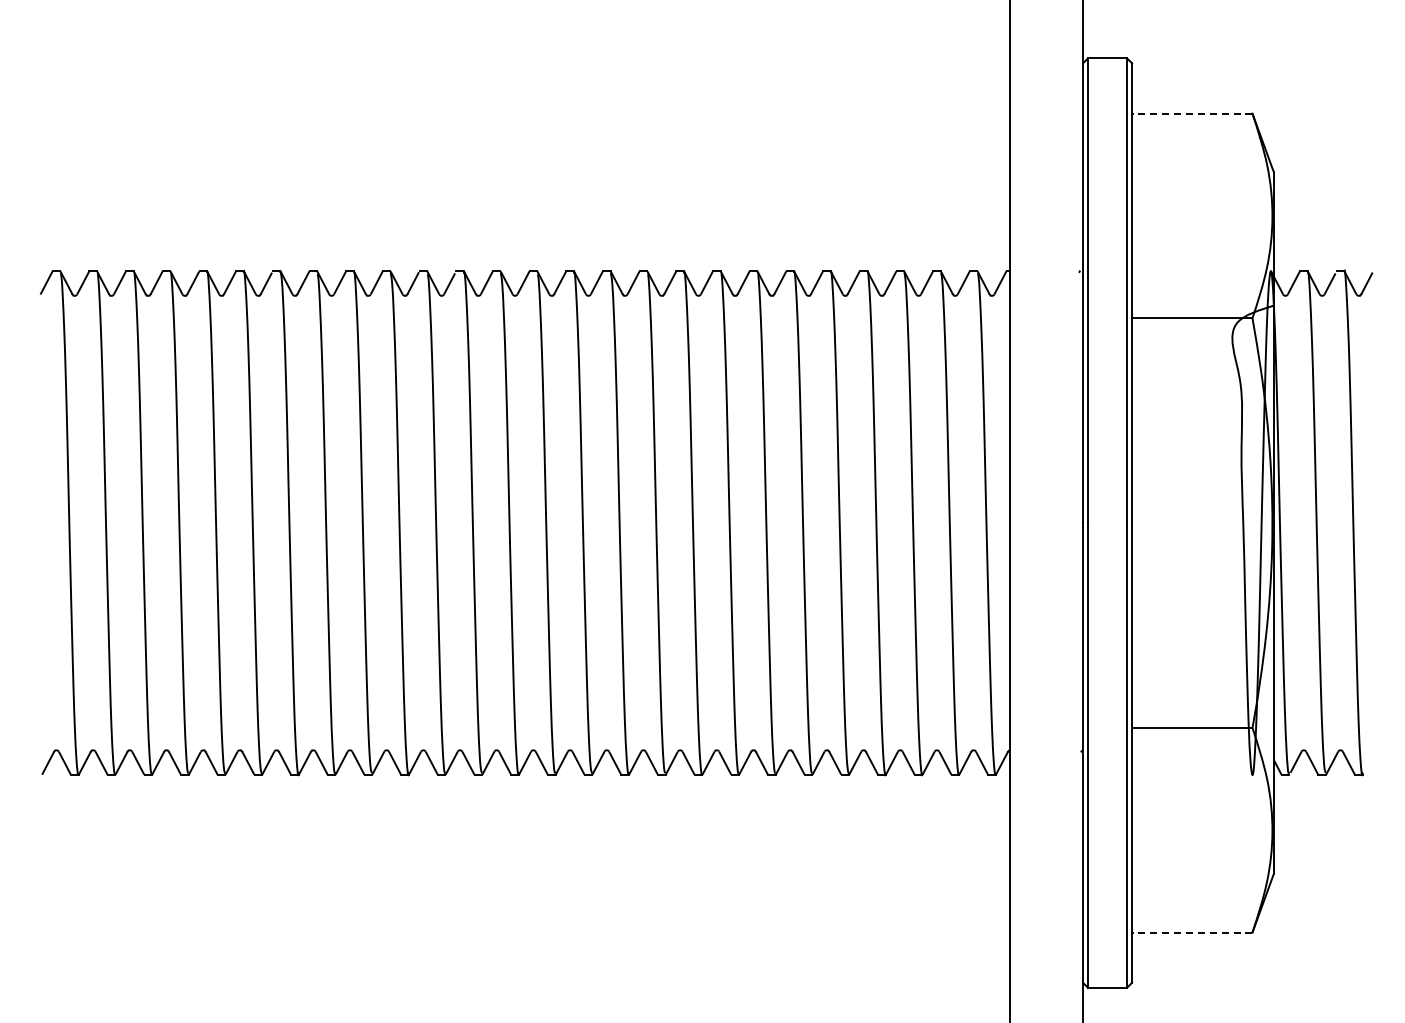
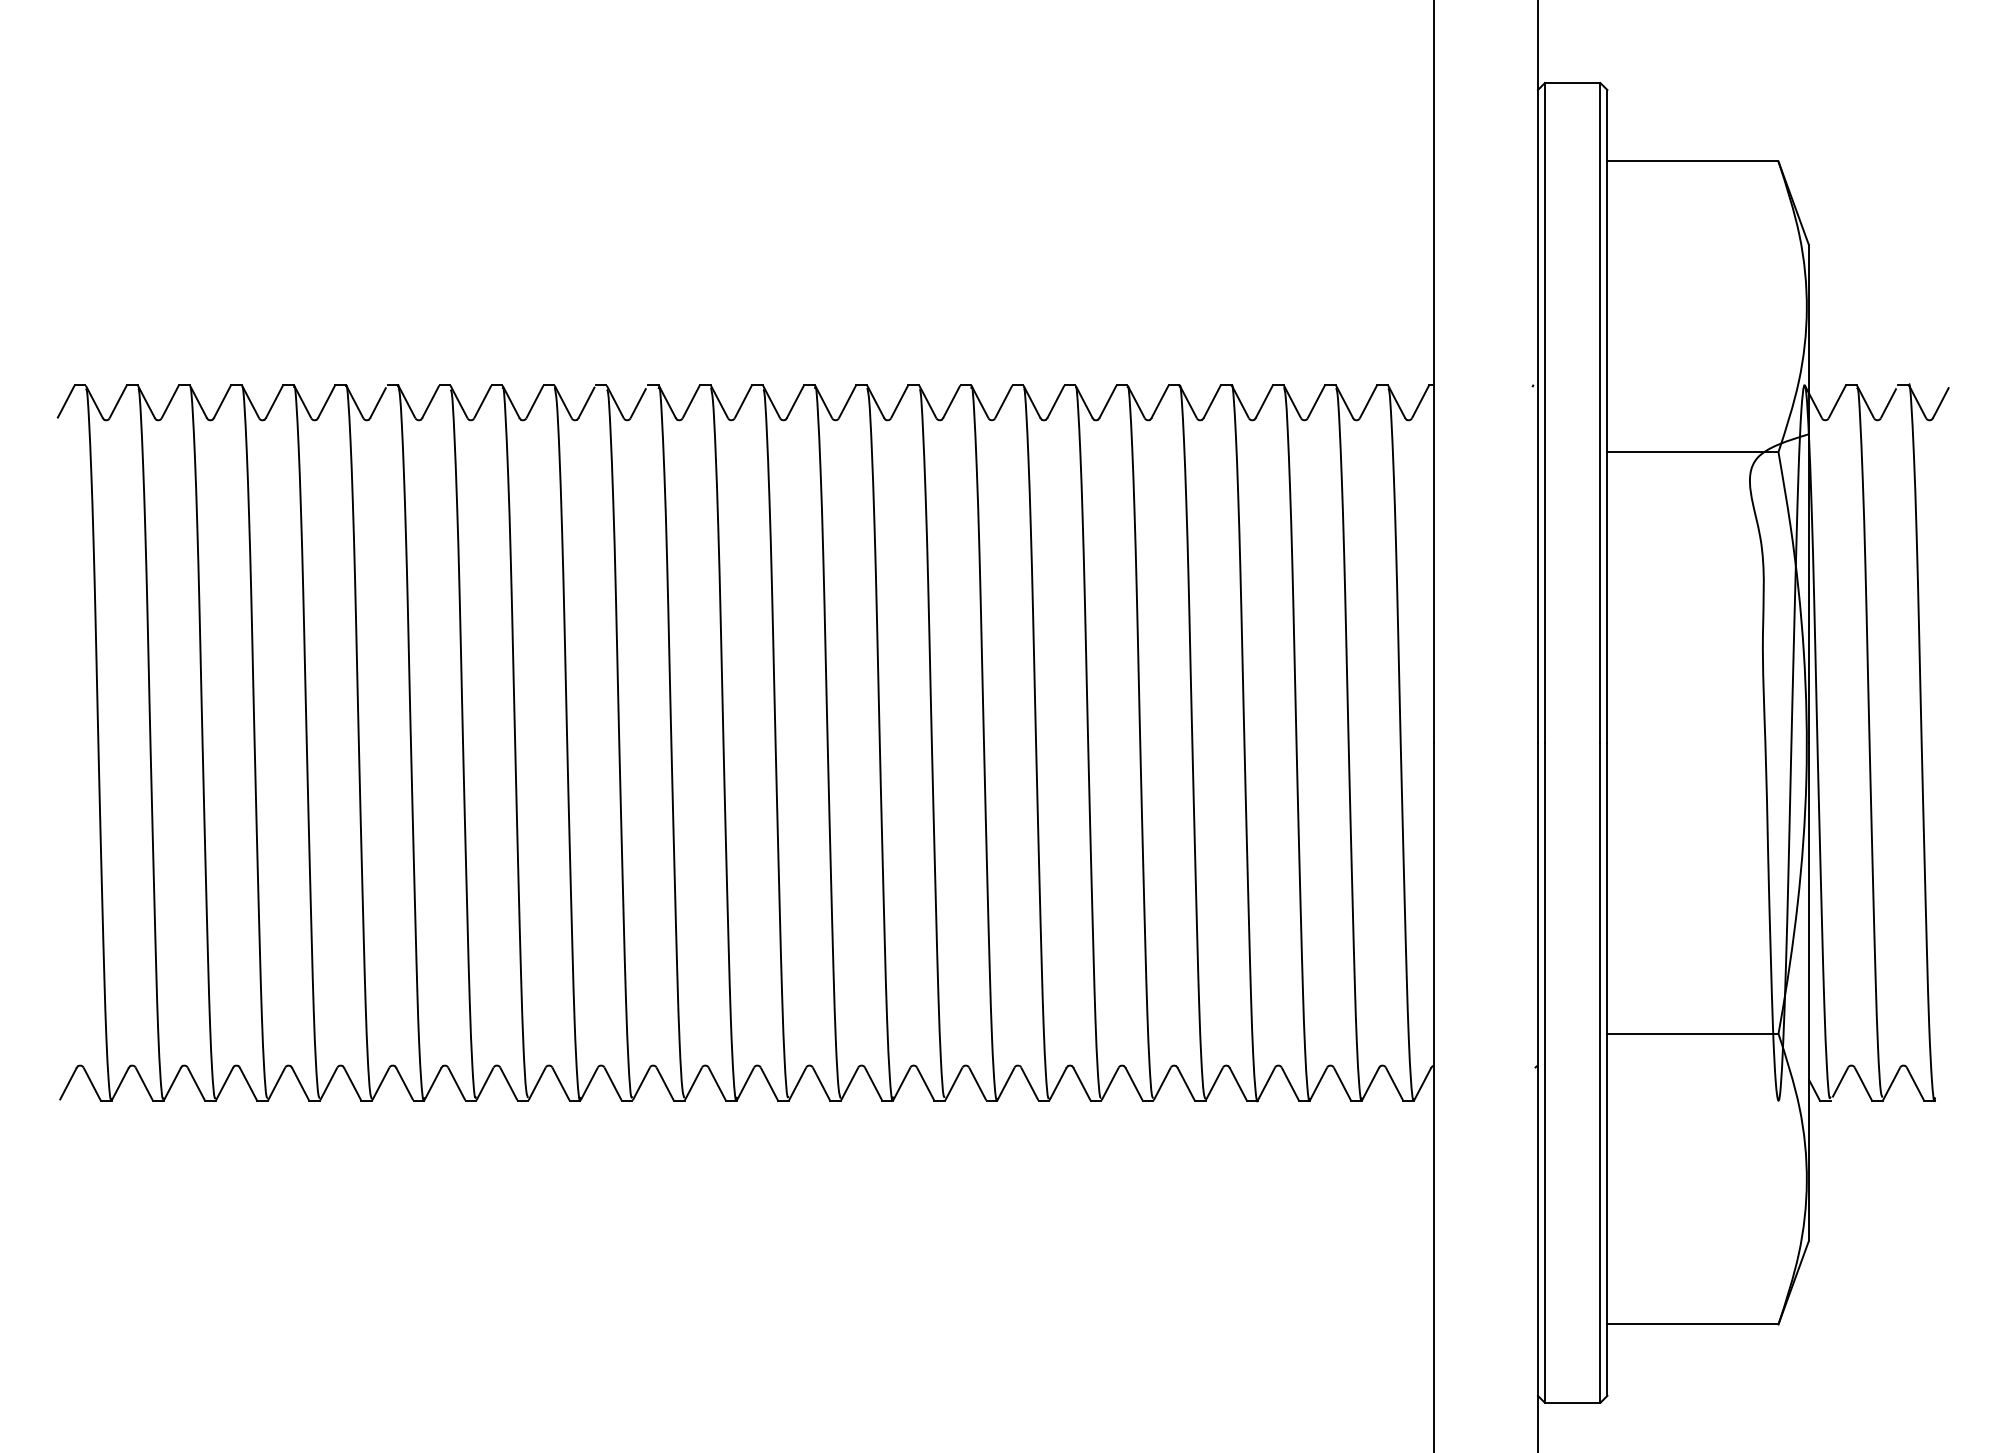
line: (1191, 113) -> (1691, 161), dashed -> solid
line: (1191, 932) -> (1691, 1324), dashed -> solid

